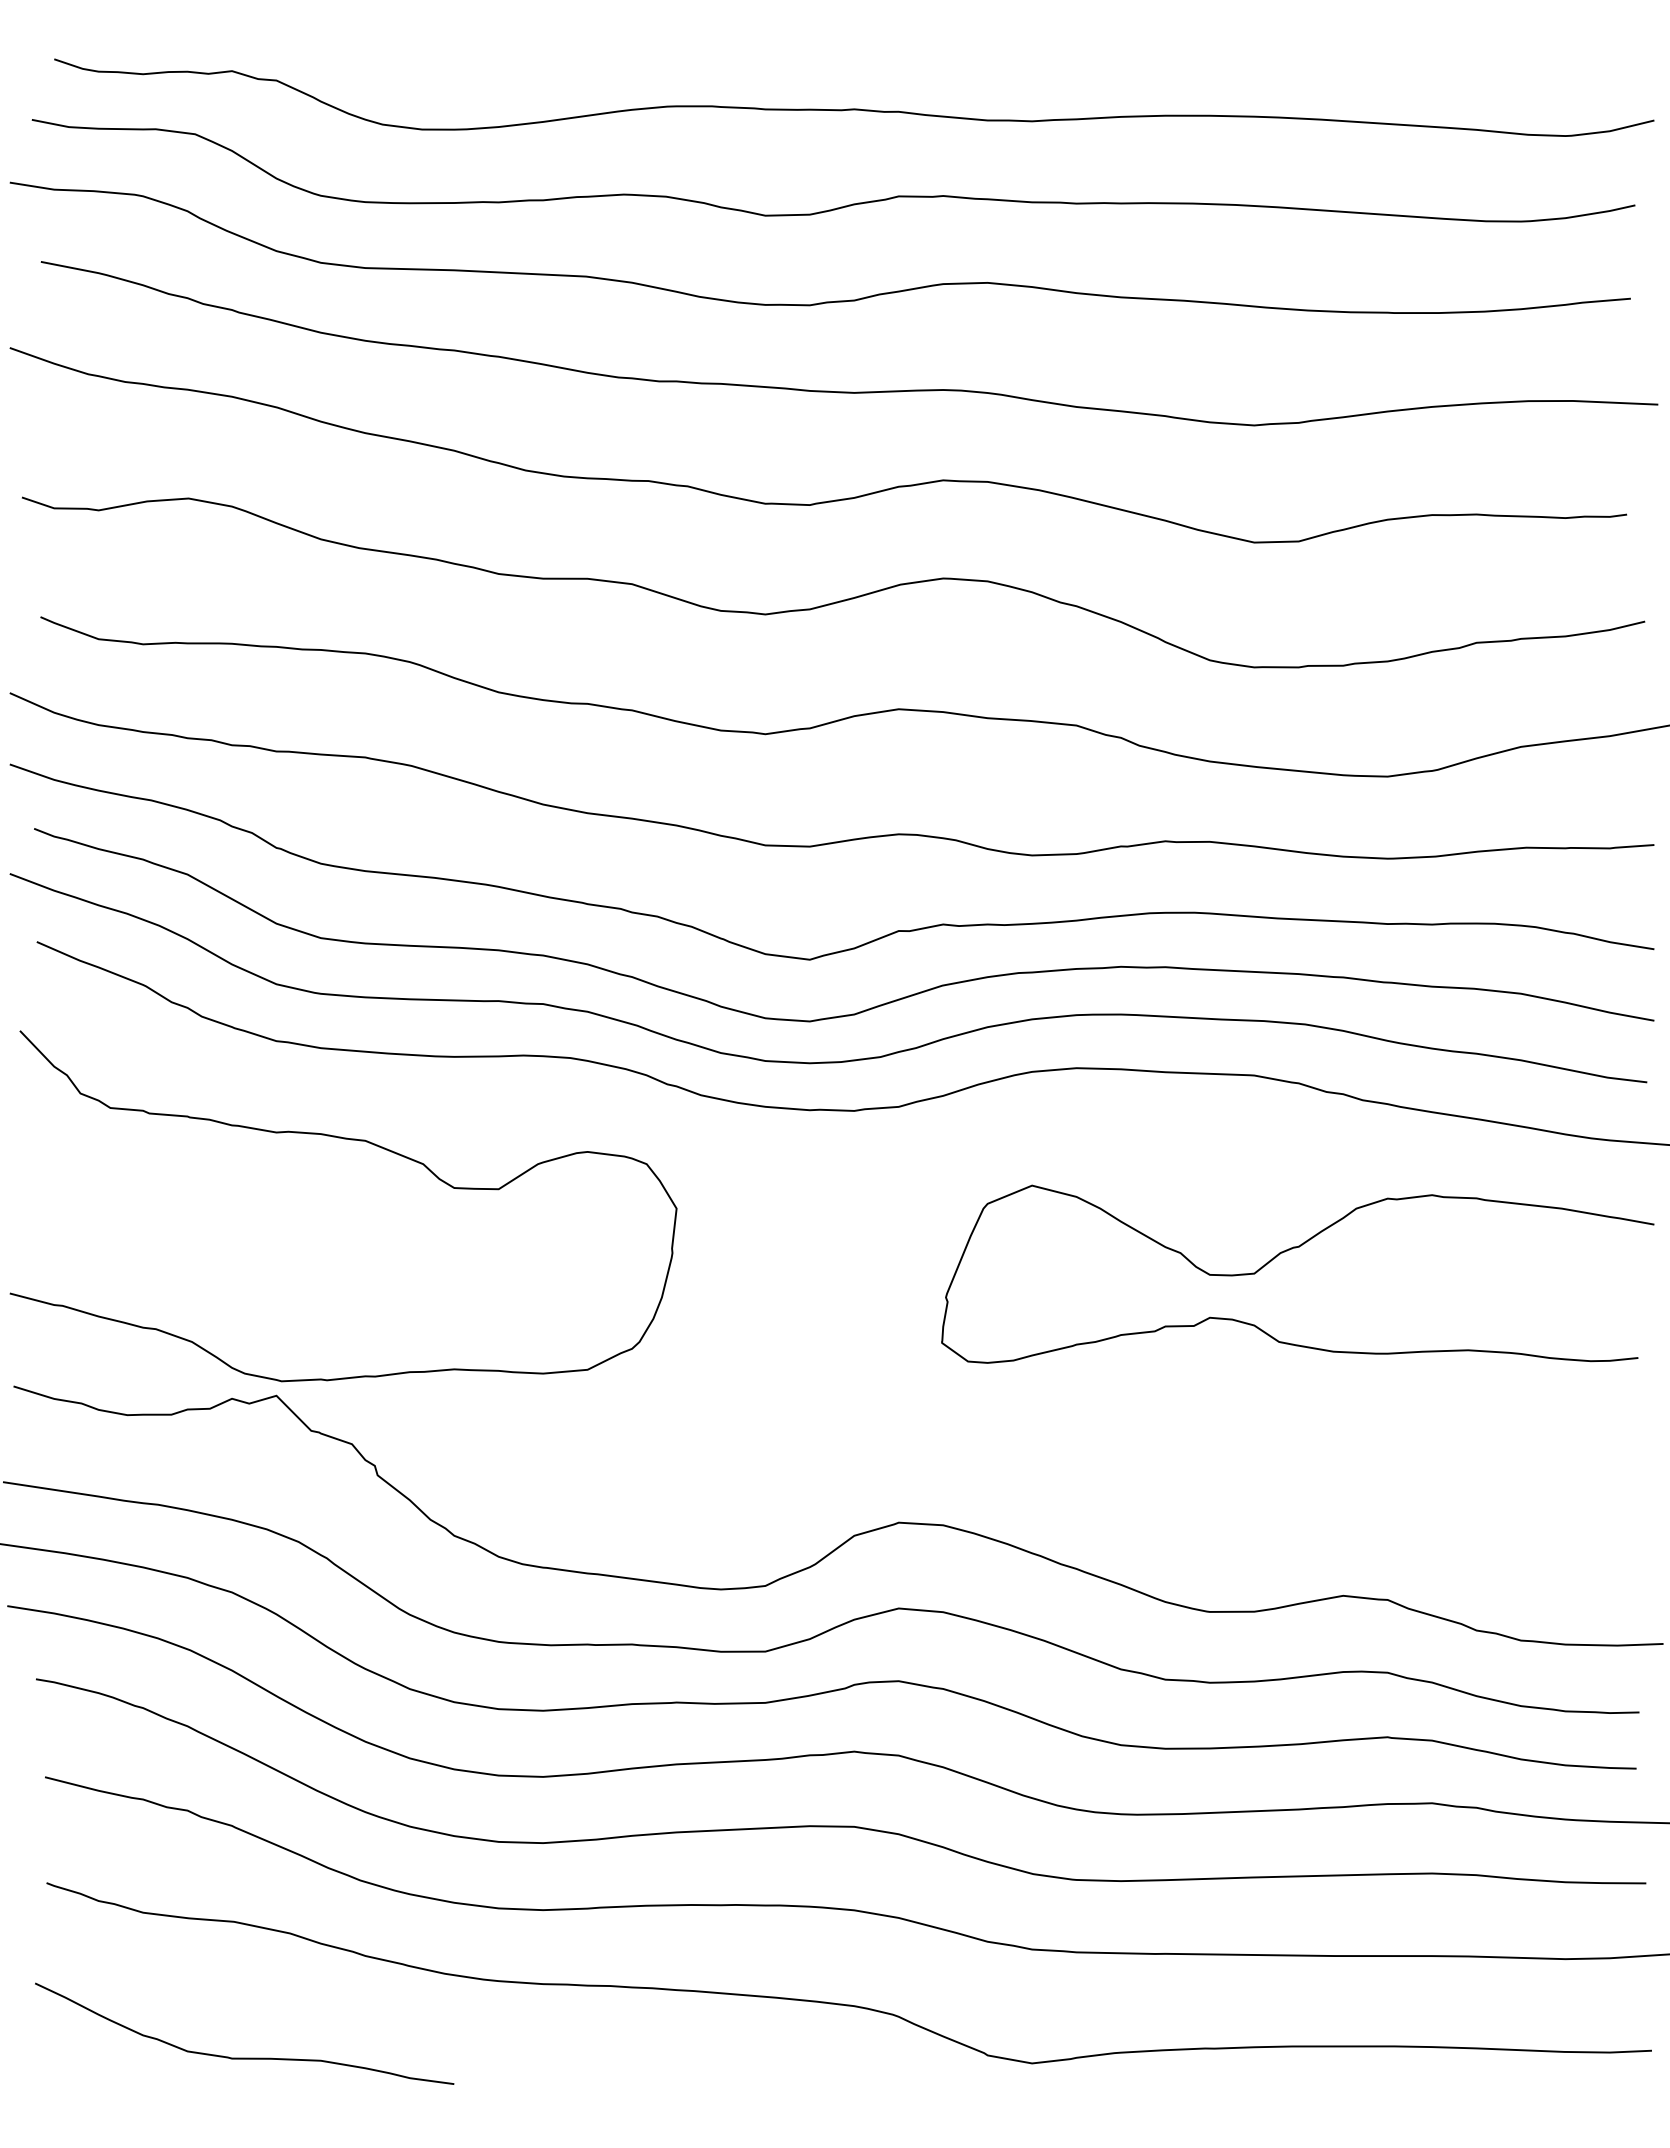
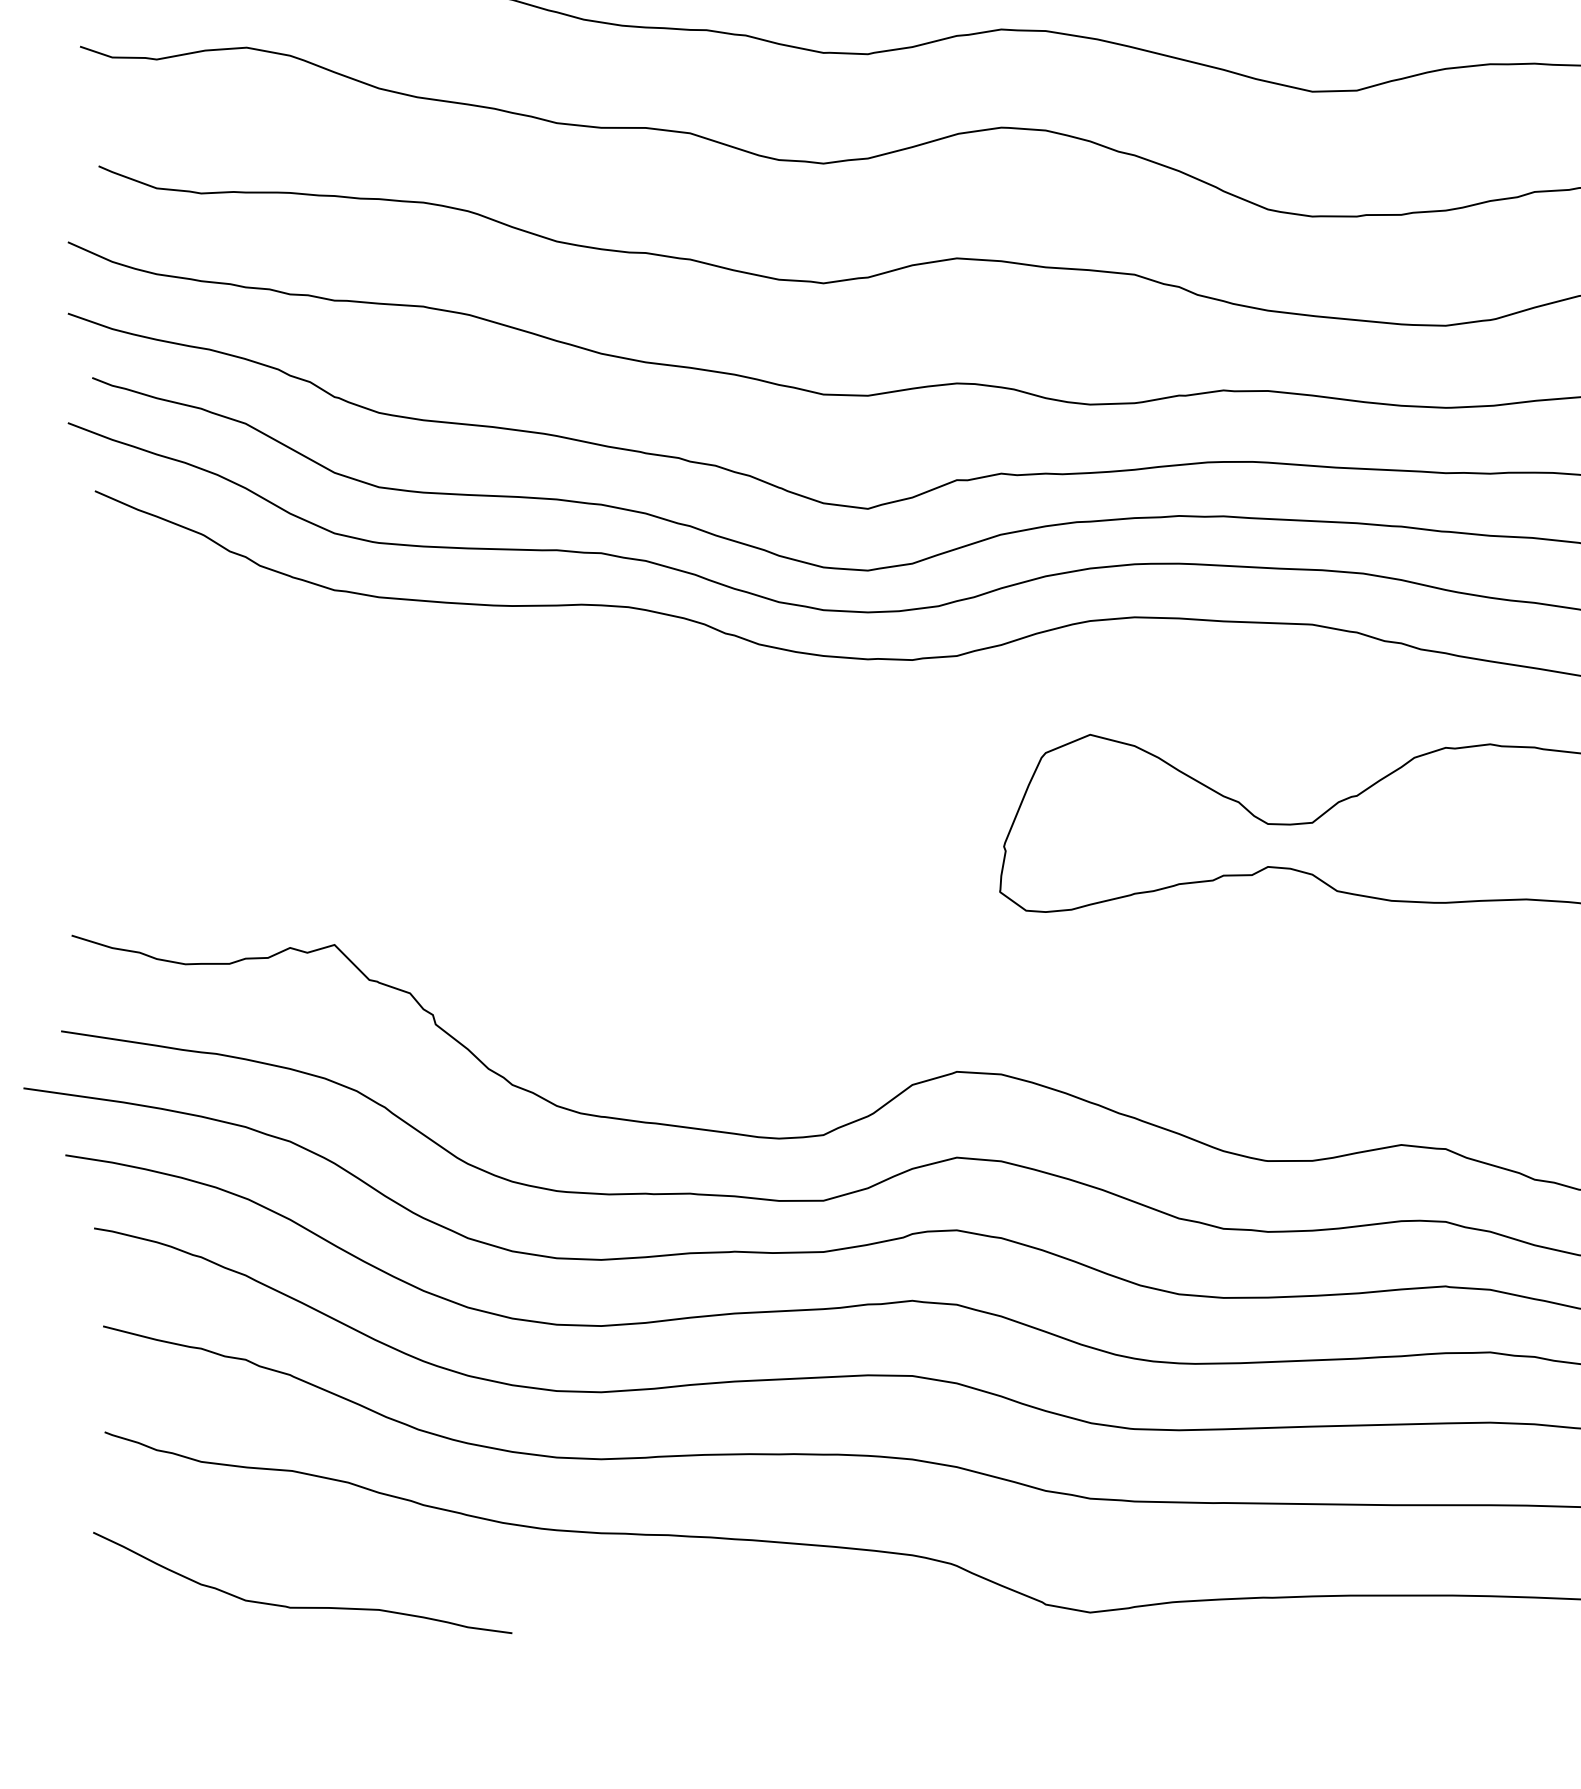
curve: (350, 1140) -> (408, 689), removed

